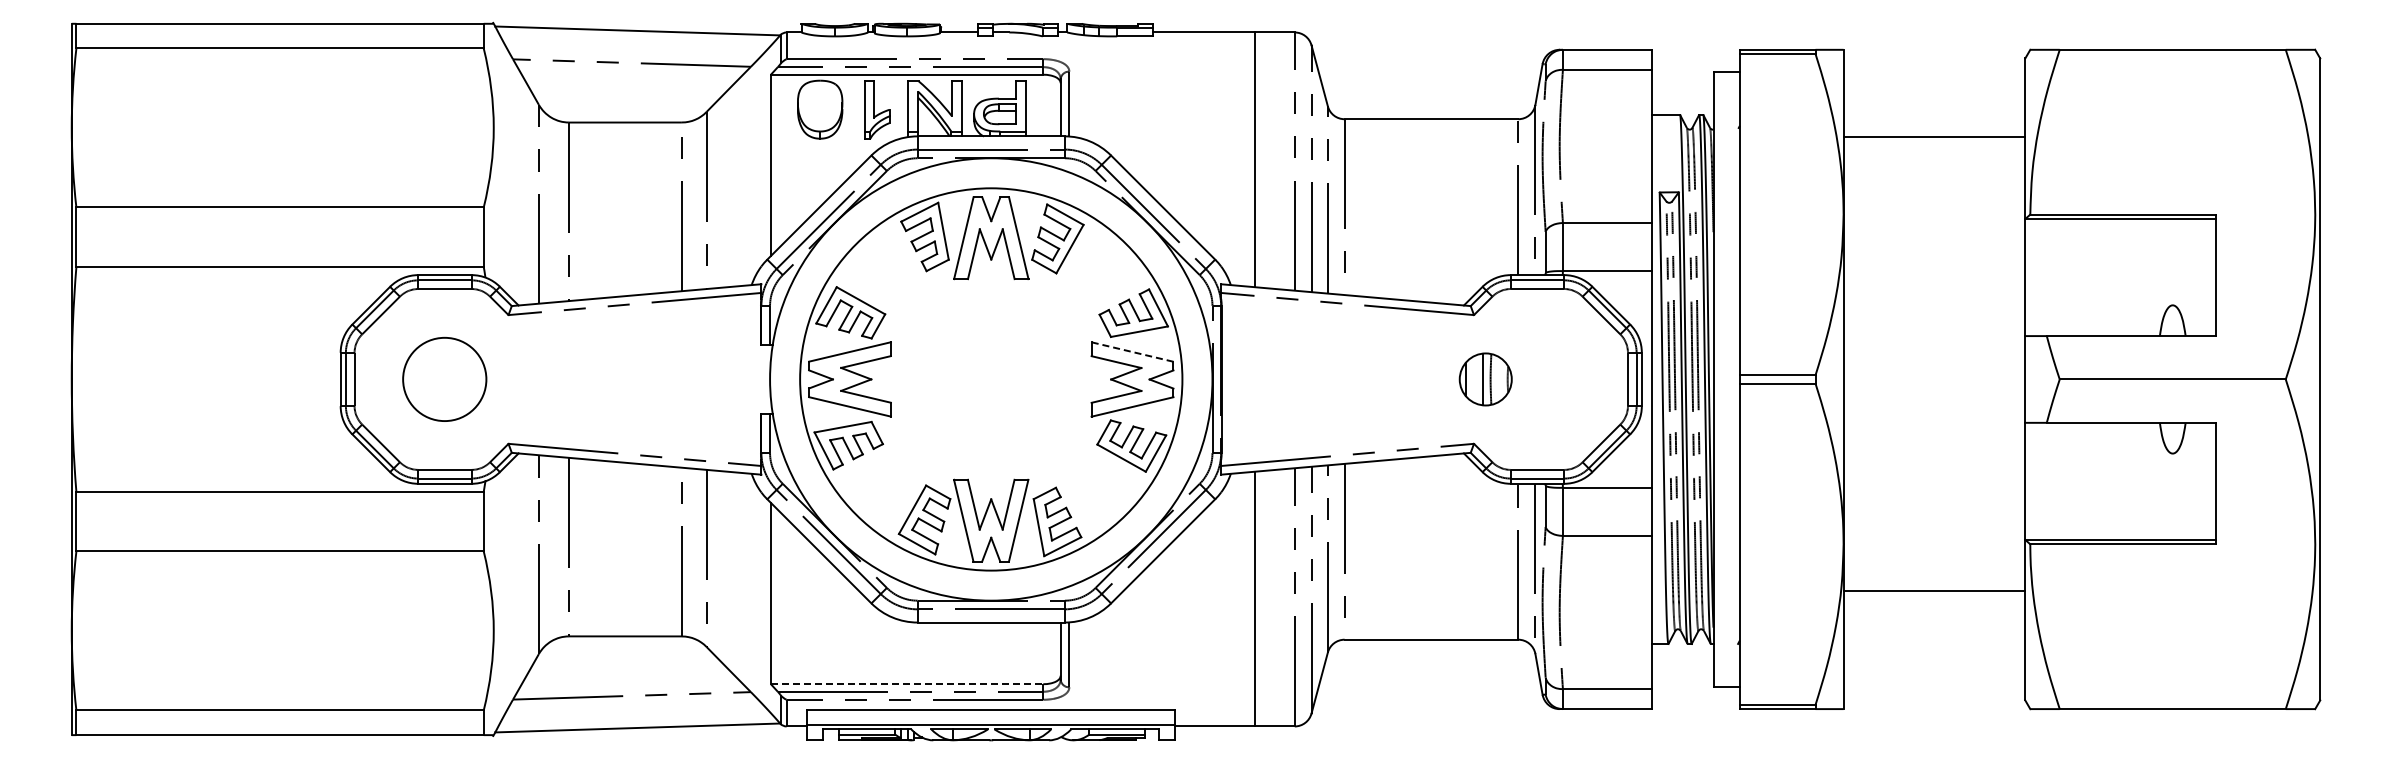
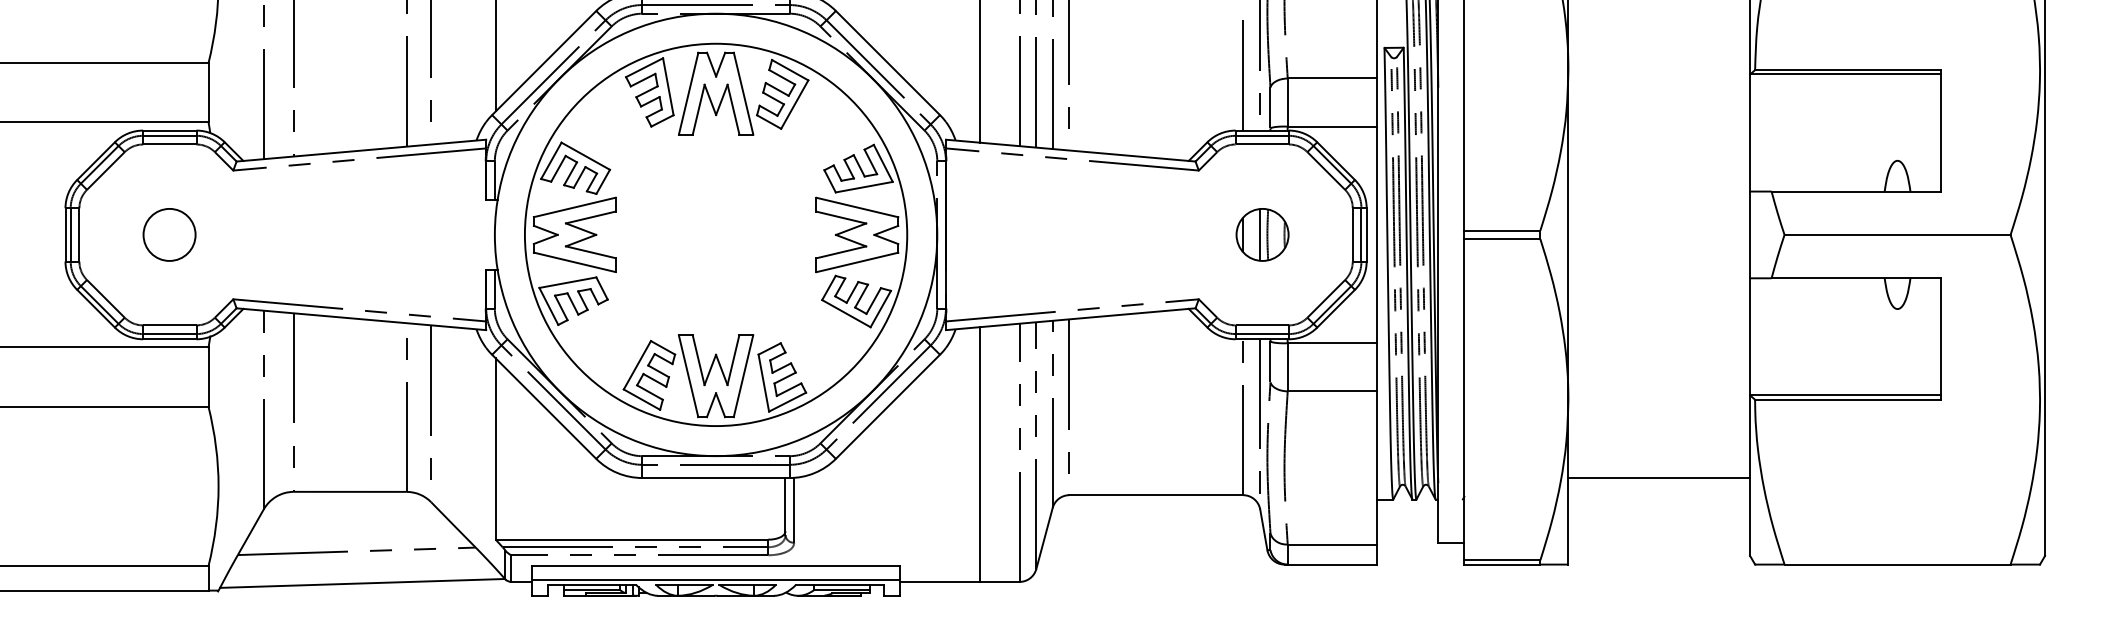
line: (1132, 351) -> (857, 206), dashed -> solid
circle: (444, 379) -> (169, 234), size x0.62
part: (1485, 379) -> (1262, 234), moved
line: (1934, 591) -> (1659, 477), moved
line: (907, 684) -> (632, 539), dashed -> solid

